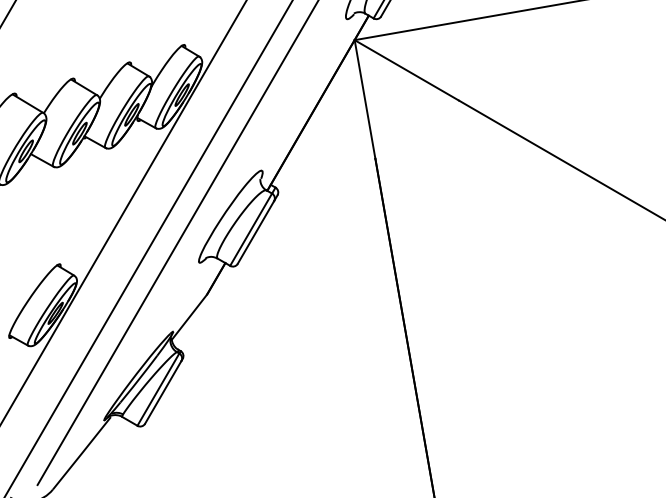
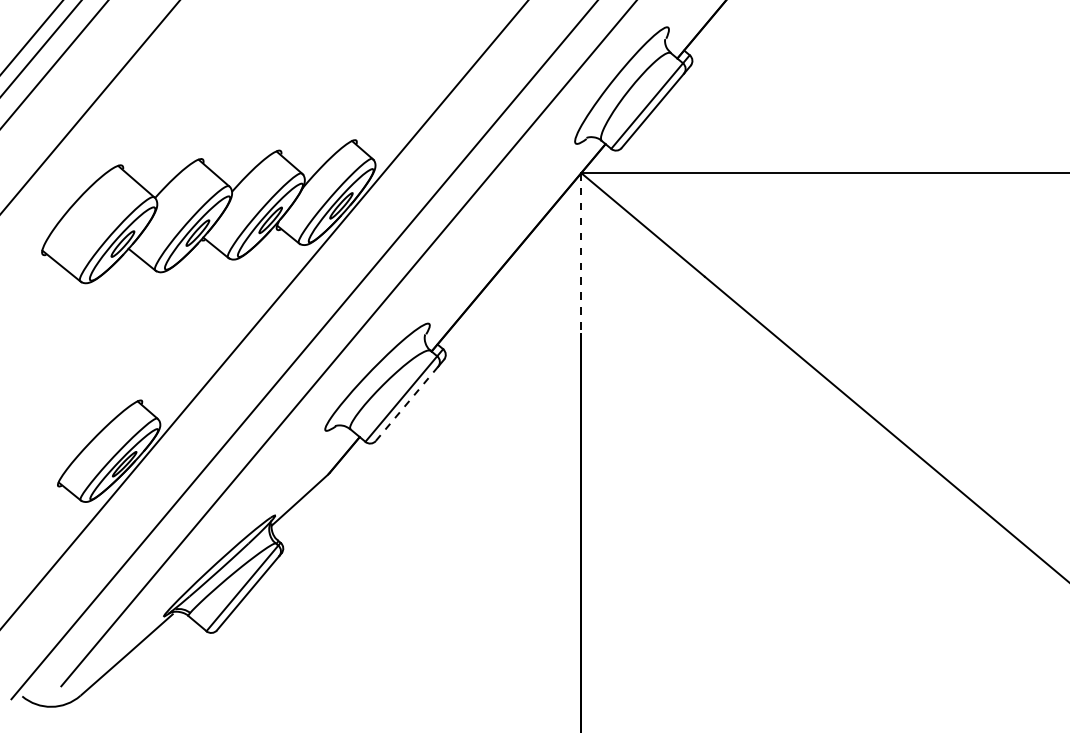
line: (365, 99) -> (581, 253), solid -> dashed
line: (256, 232) -> (407, 403), solid -> dashed

